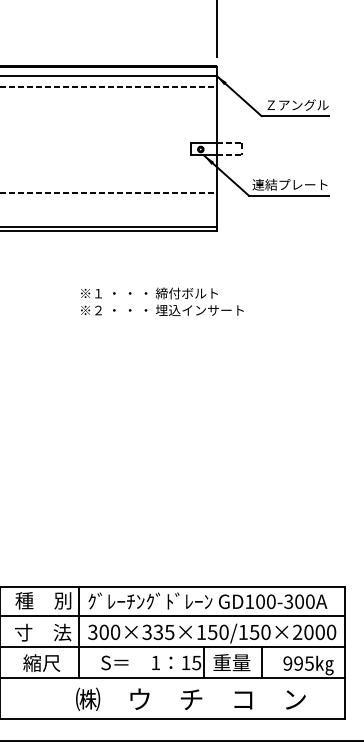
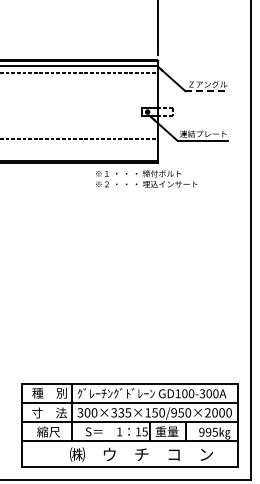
line: (296, 116) -> (207, 91), solid -> dashed
text: (162, 301) -> (146, 178), moved
text: (242, 631) -> (173, 412), 300×335×150/150×2000 -> 300×335×150/950×2000

